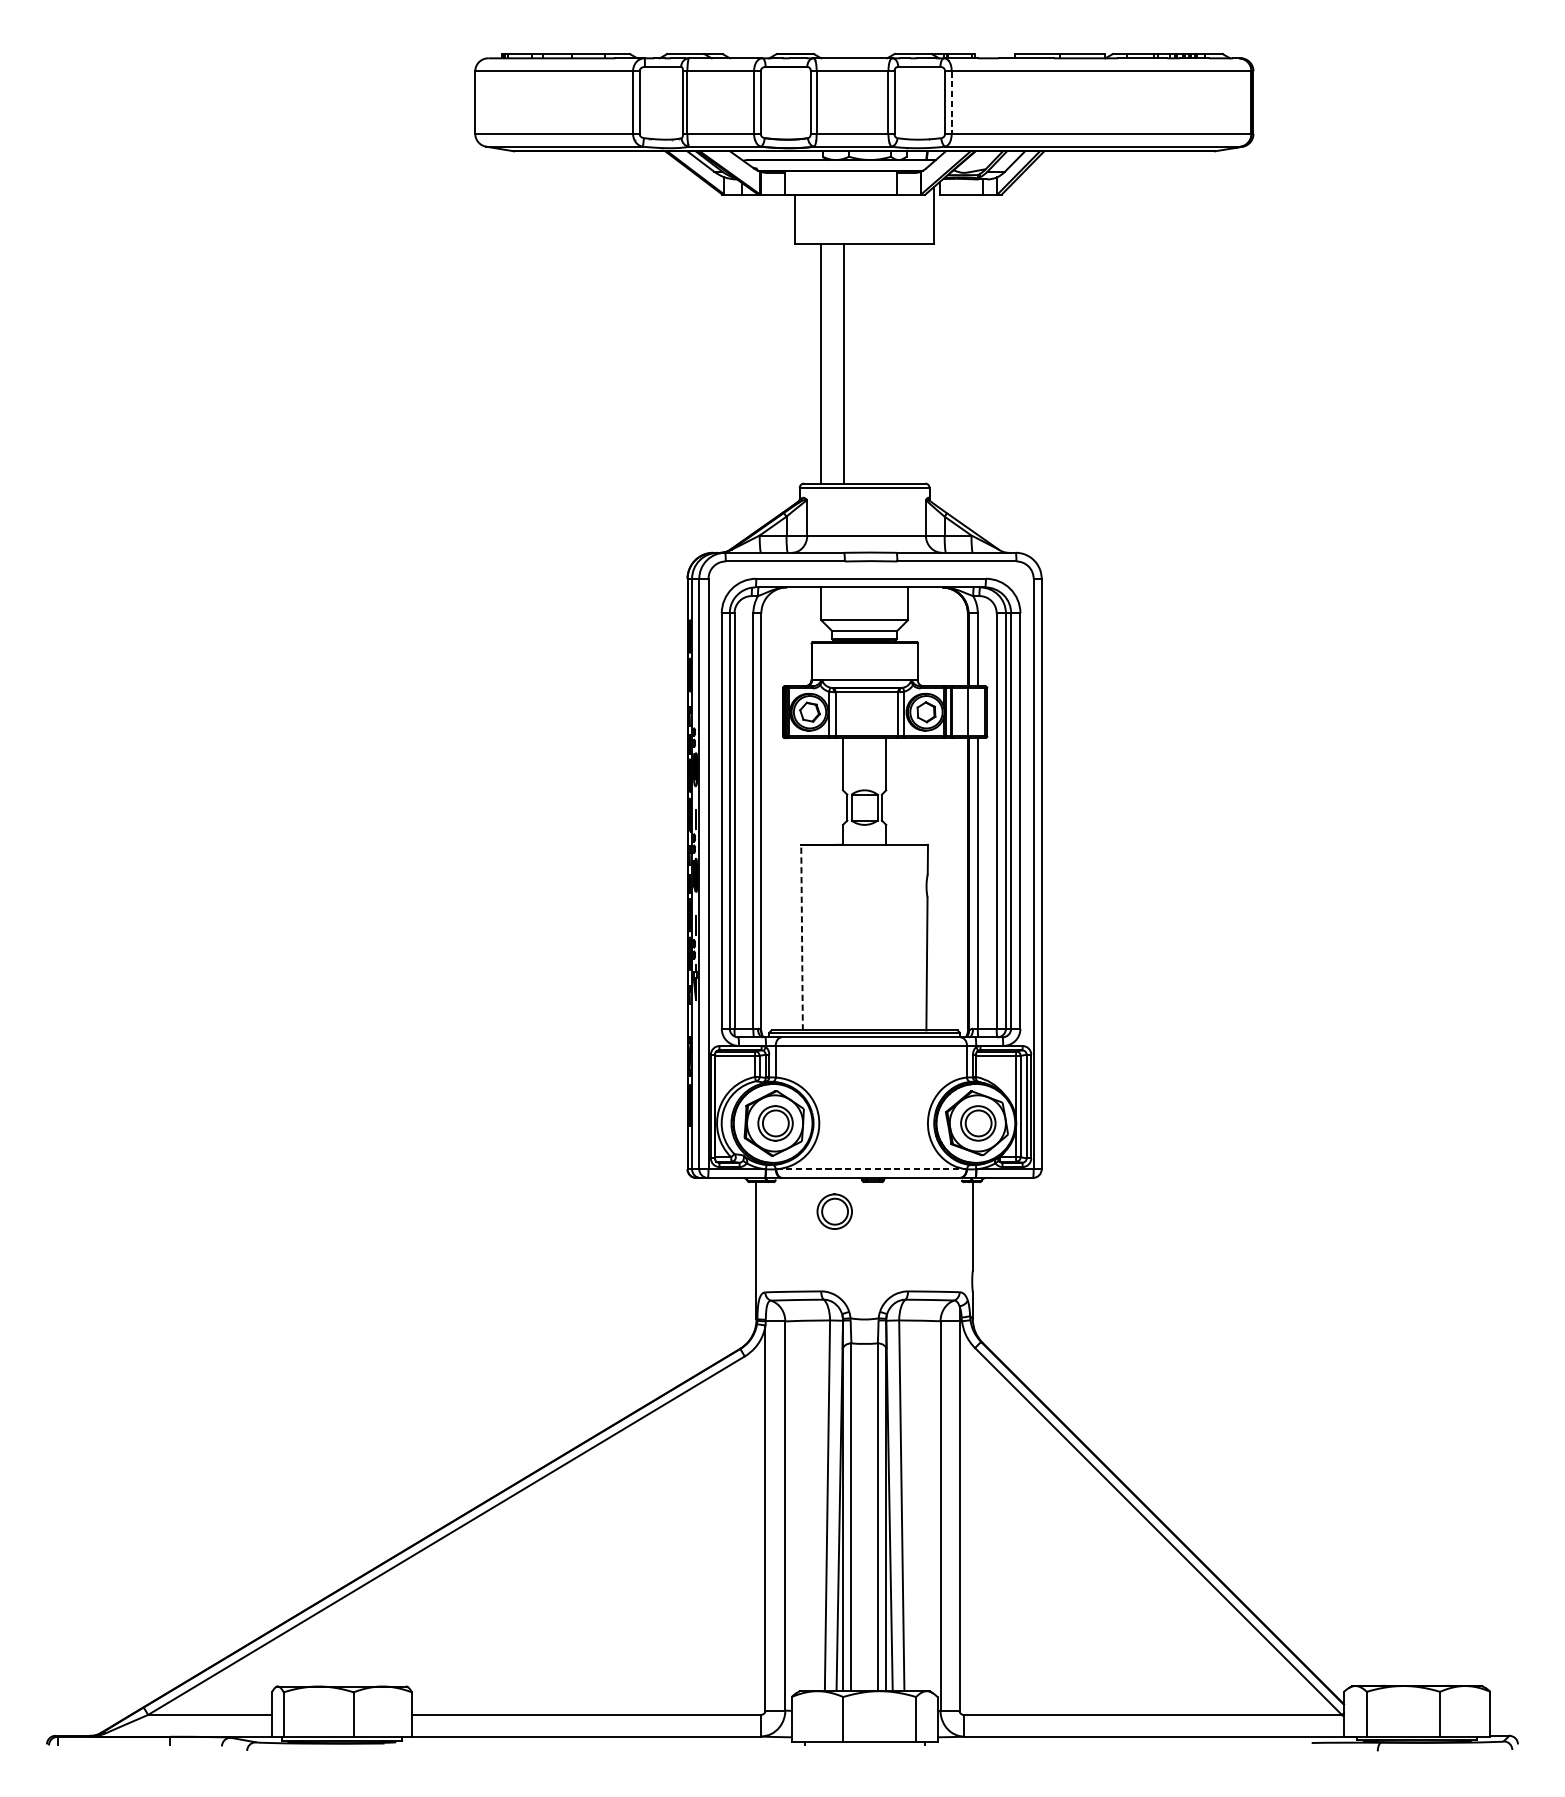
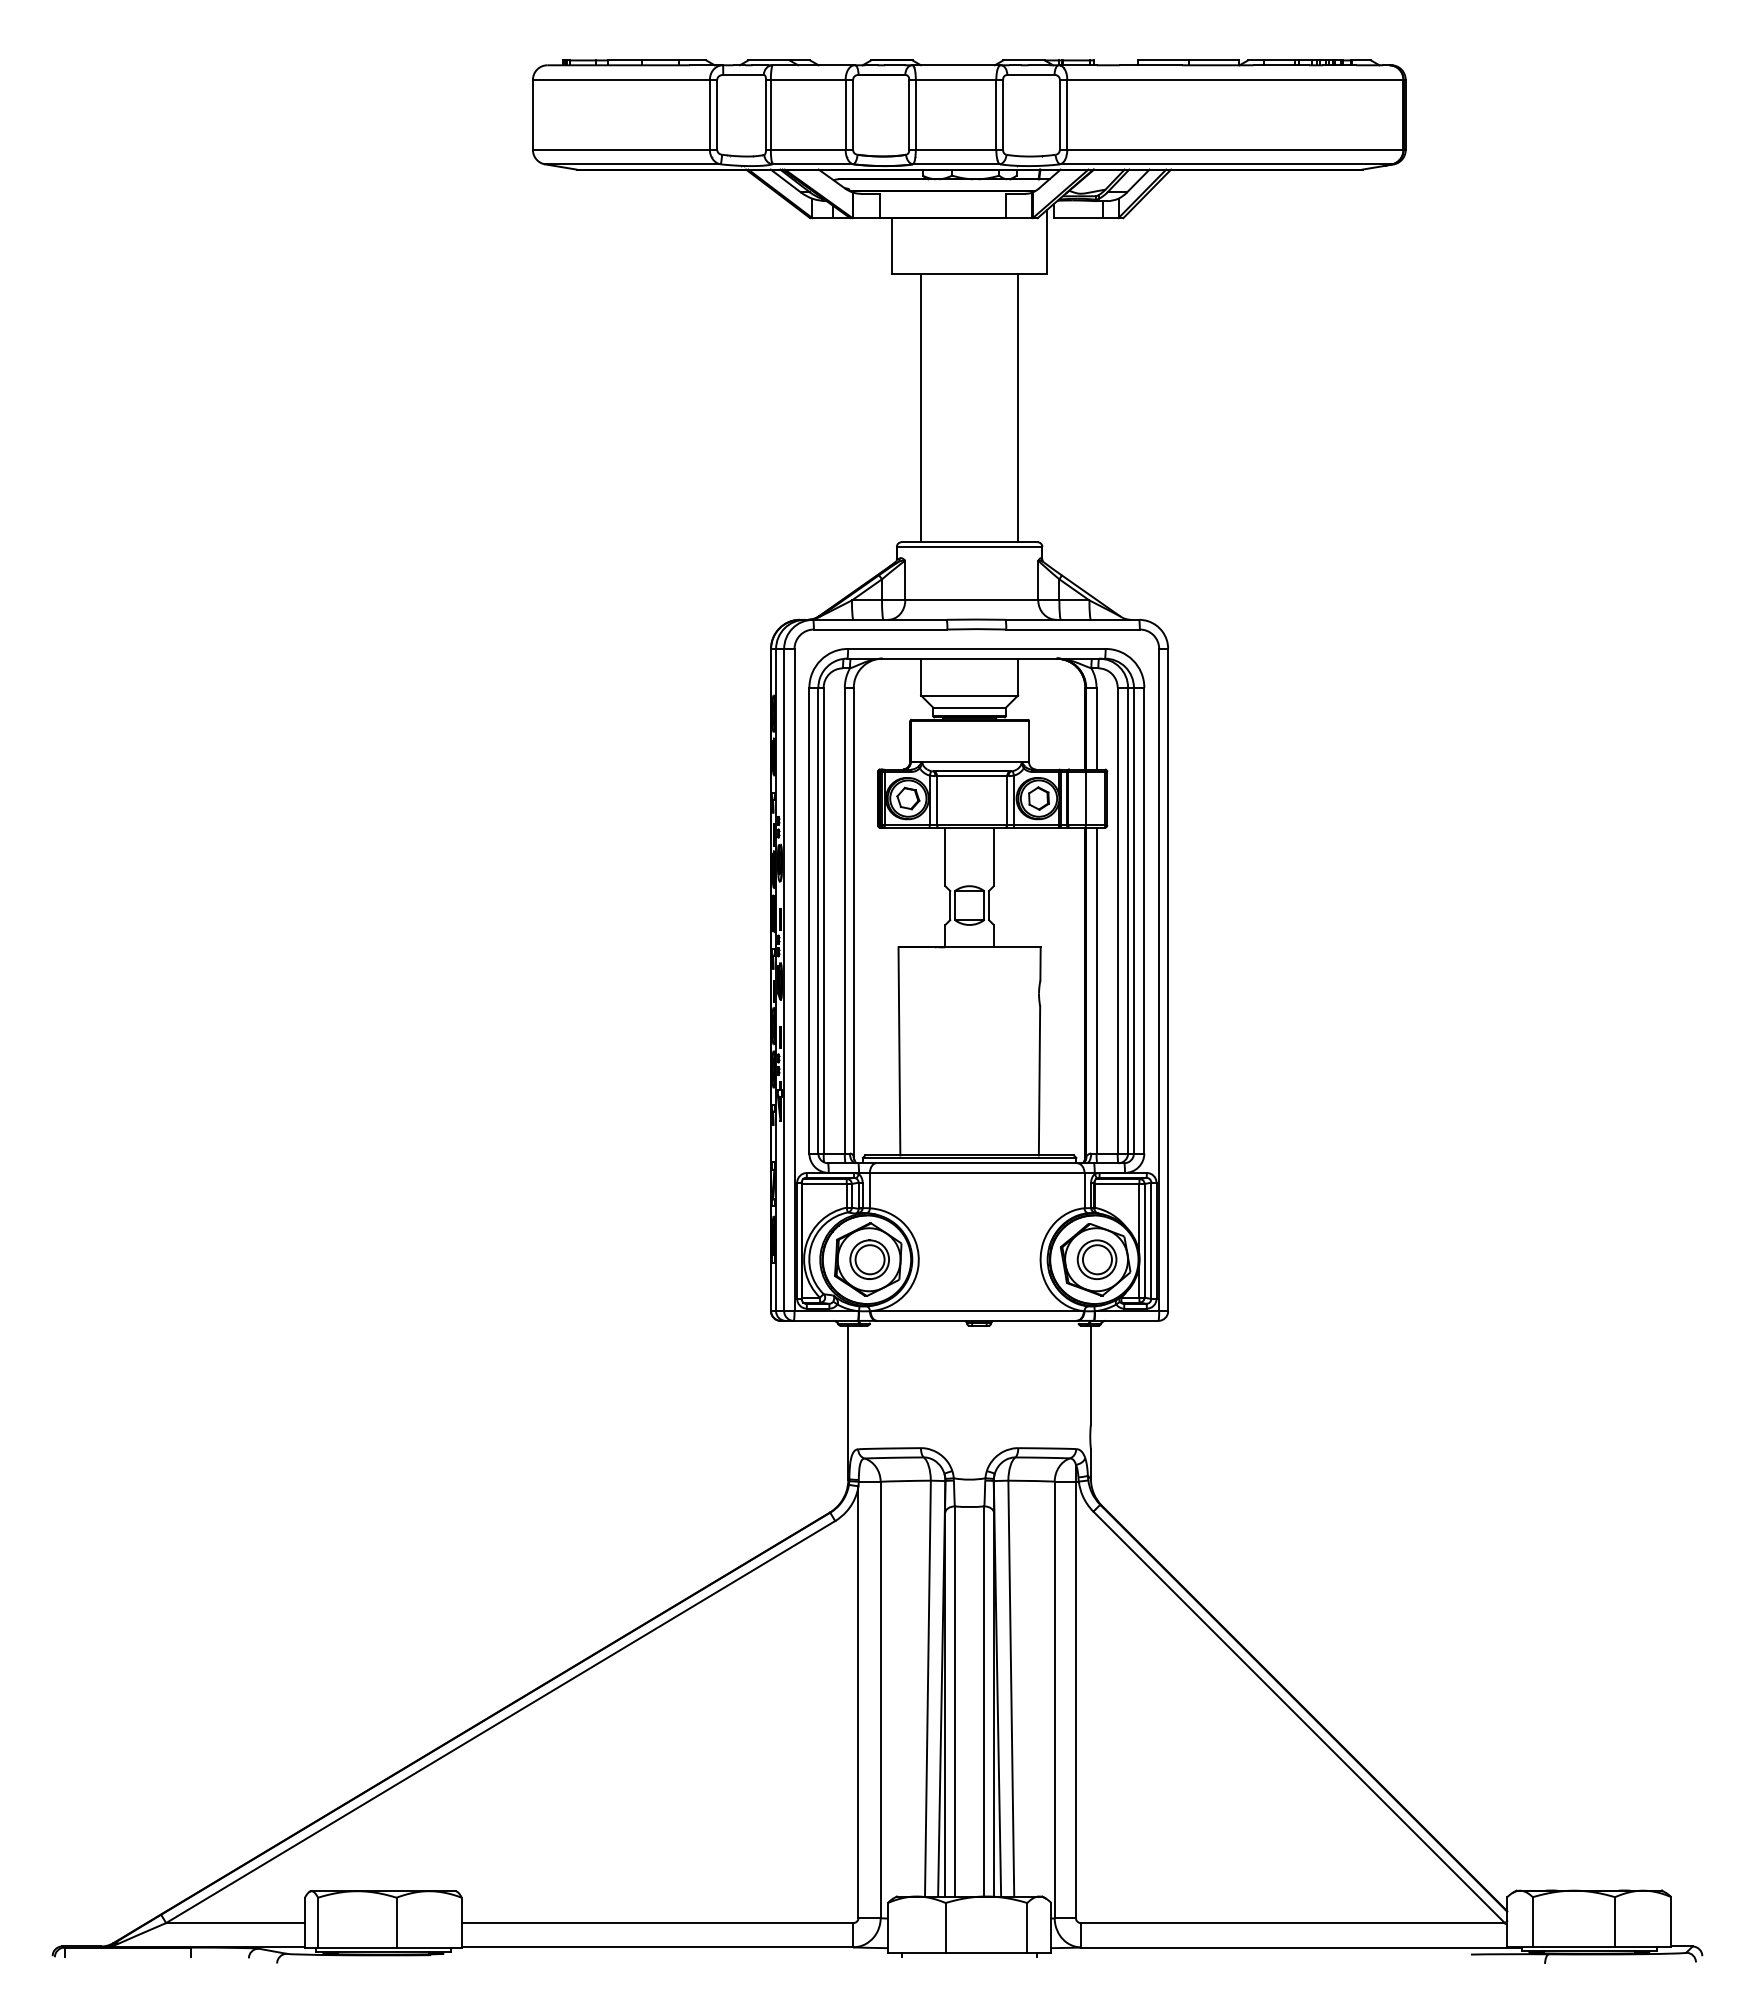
line: (951, 103) -> (1067, 115), dashed -> solid
line: (844, 363) -> (1018, 407), moved
line: (802, 936) -> (899, 1050), dashed -> solid
line: (871, 1169) -> (977, 1311), dashed -> solid
part: (834, 1211) -> (935, 1358), removed

